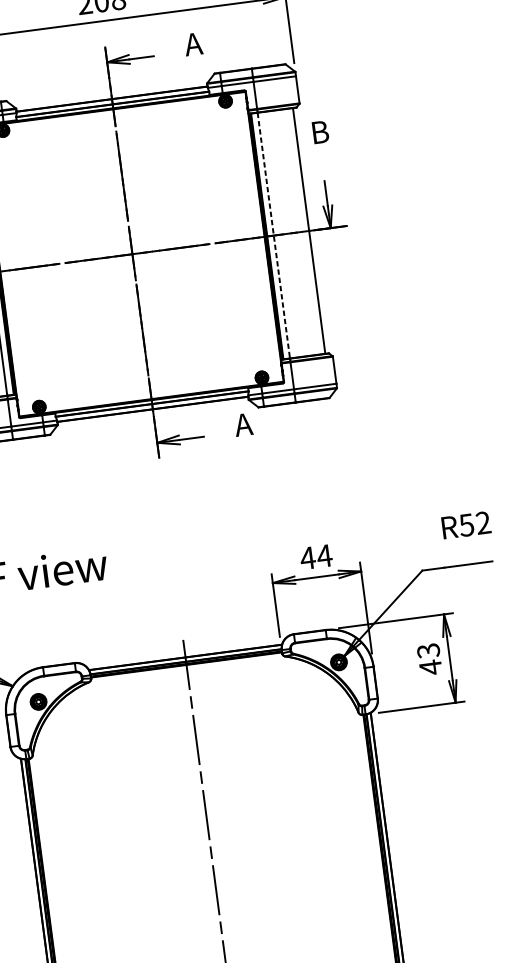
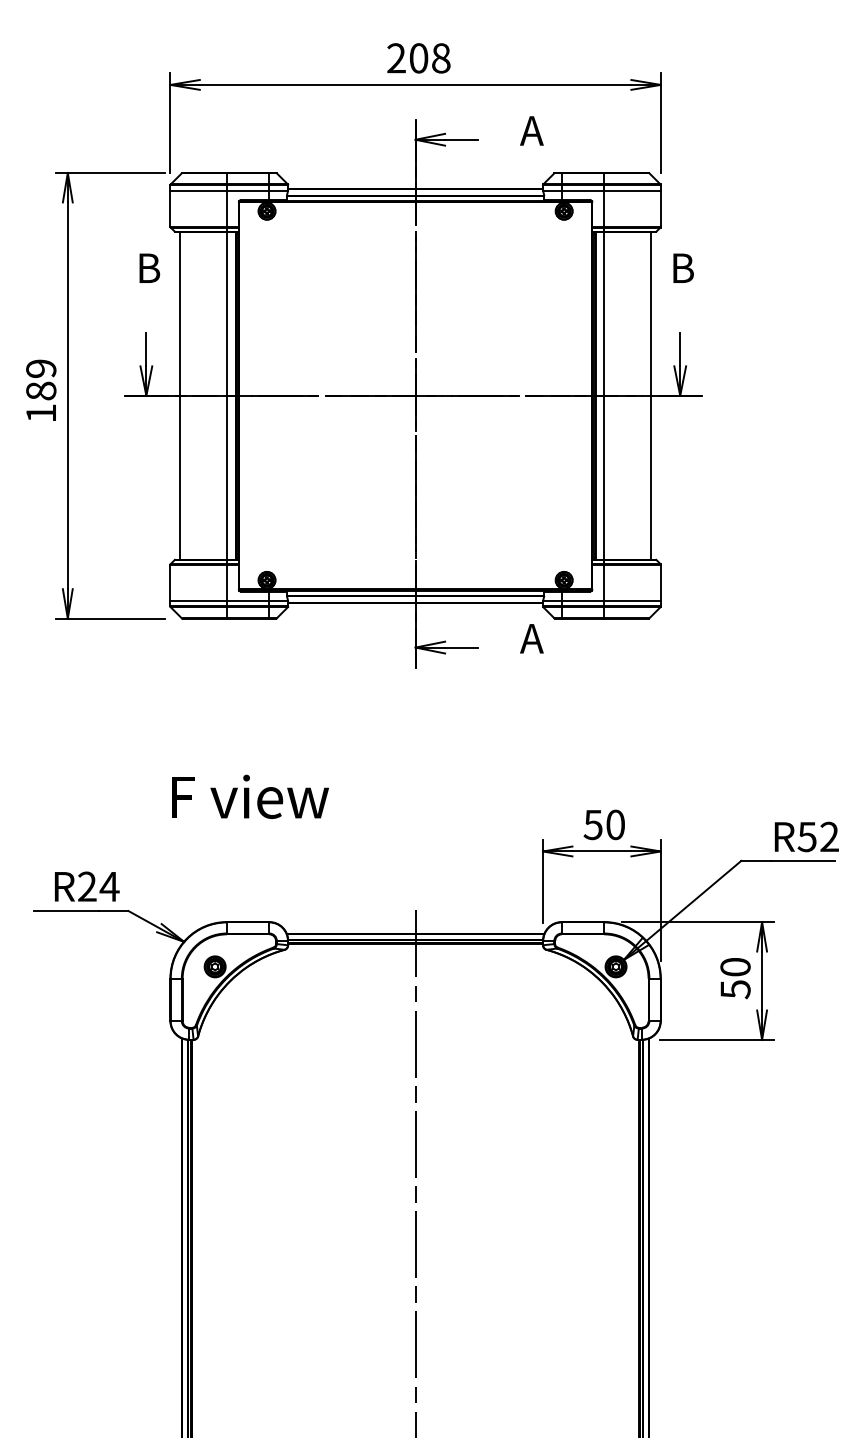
line: (273, 235) -> (604, 395), dashed -> solid
text: (466, 524) -> (806, 836), moved
text: (316, 556) -> (604, 824), 44 -> 50
text: (429, 659) -> (735, 978), 43 -> 50

